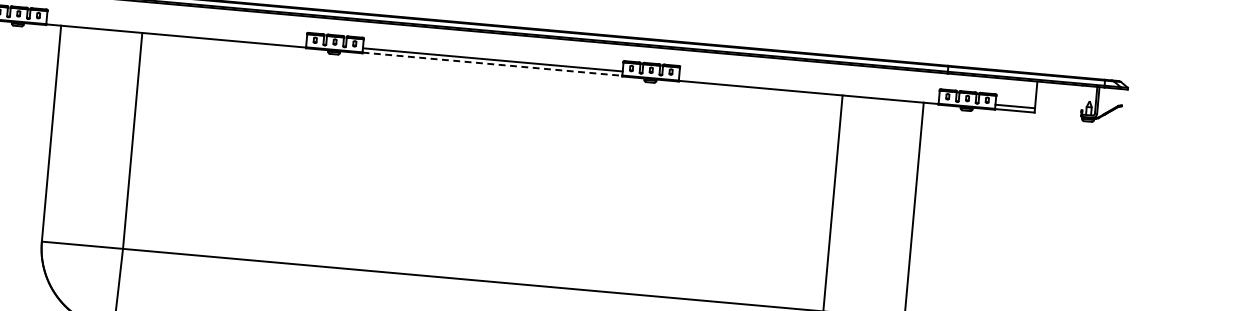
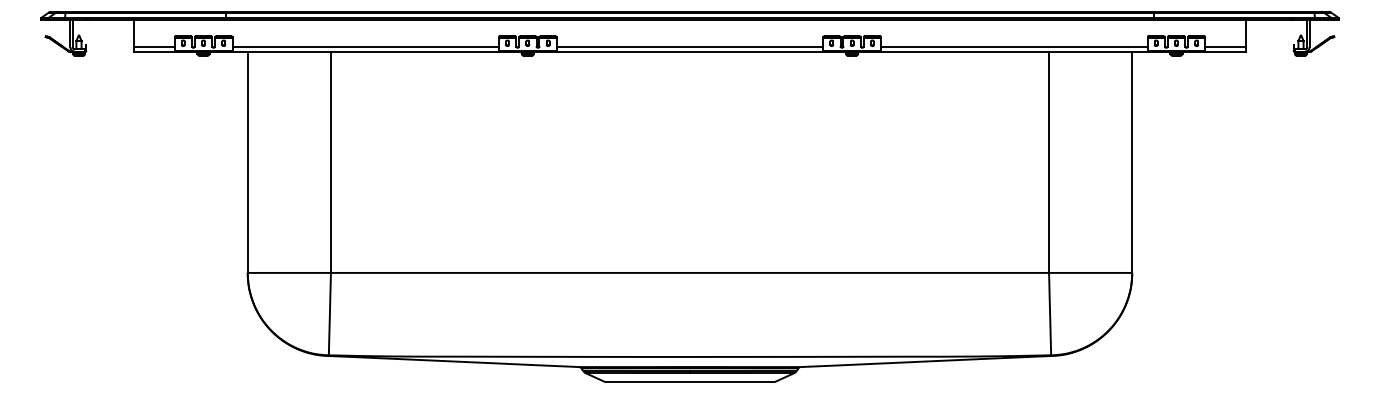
line: (176, 32) -> (365, 47), added
line: (492, 64) -> (690, 51), dashed -> solid
line: (809, 88) -> (1014, 47), added

